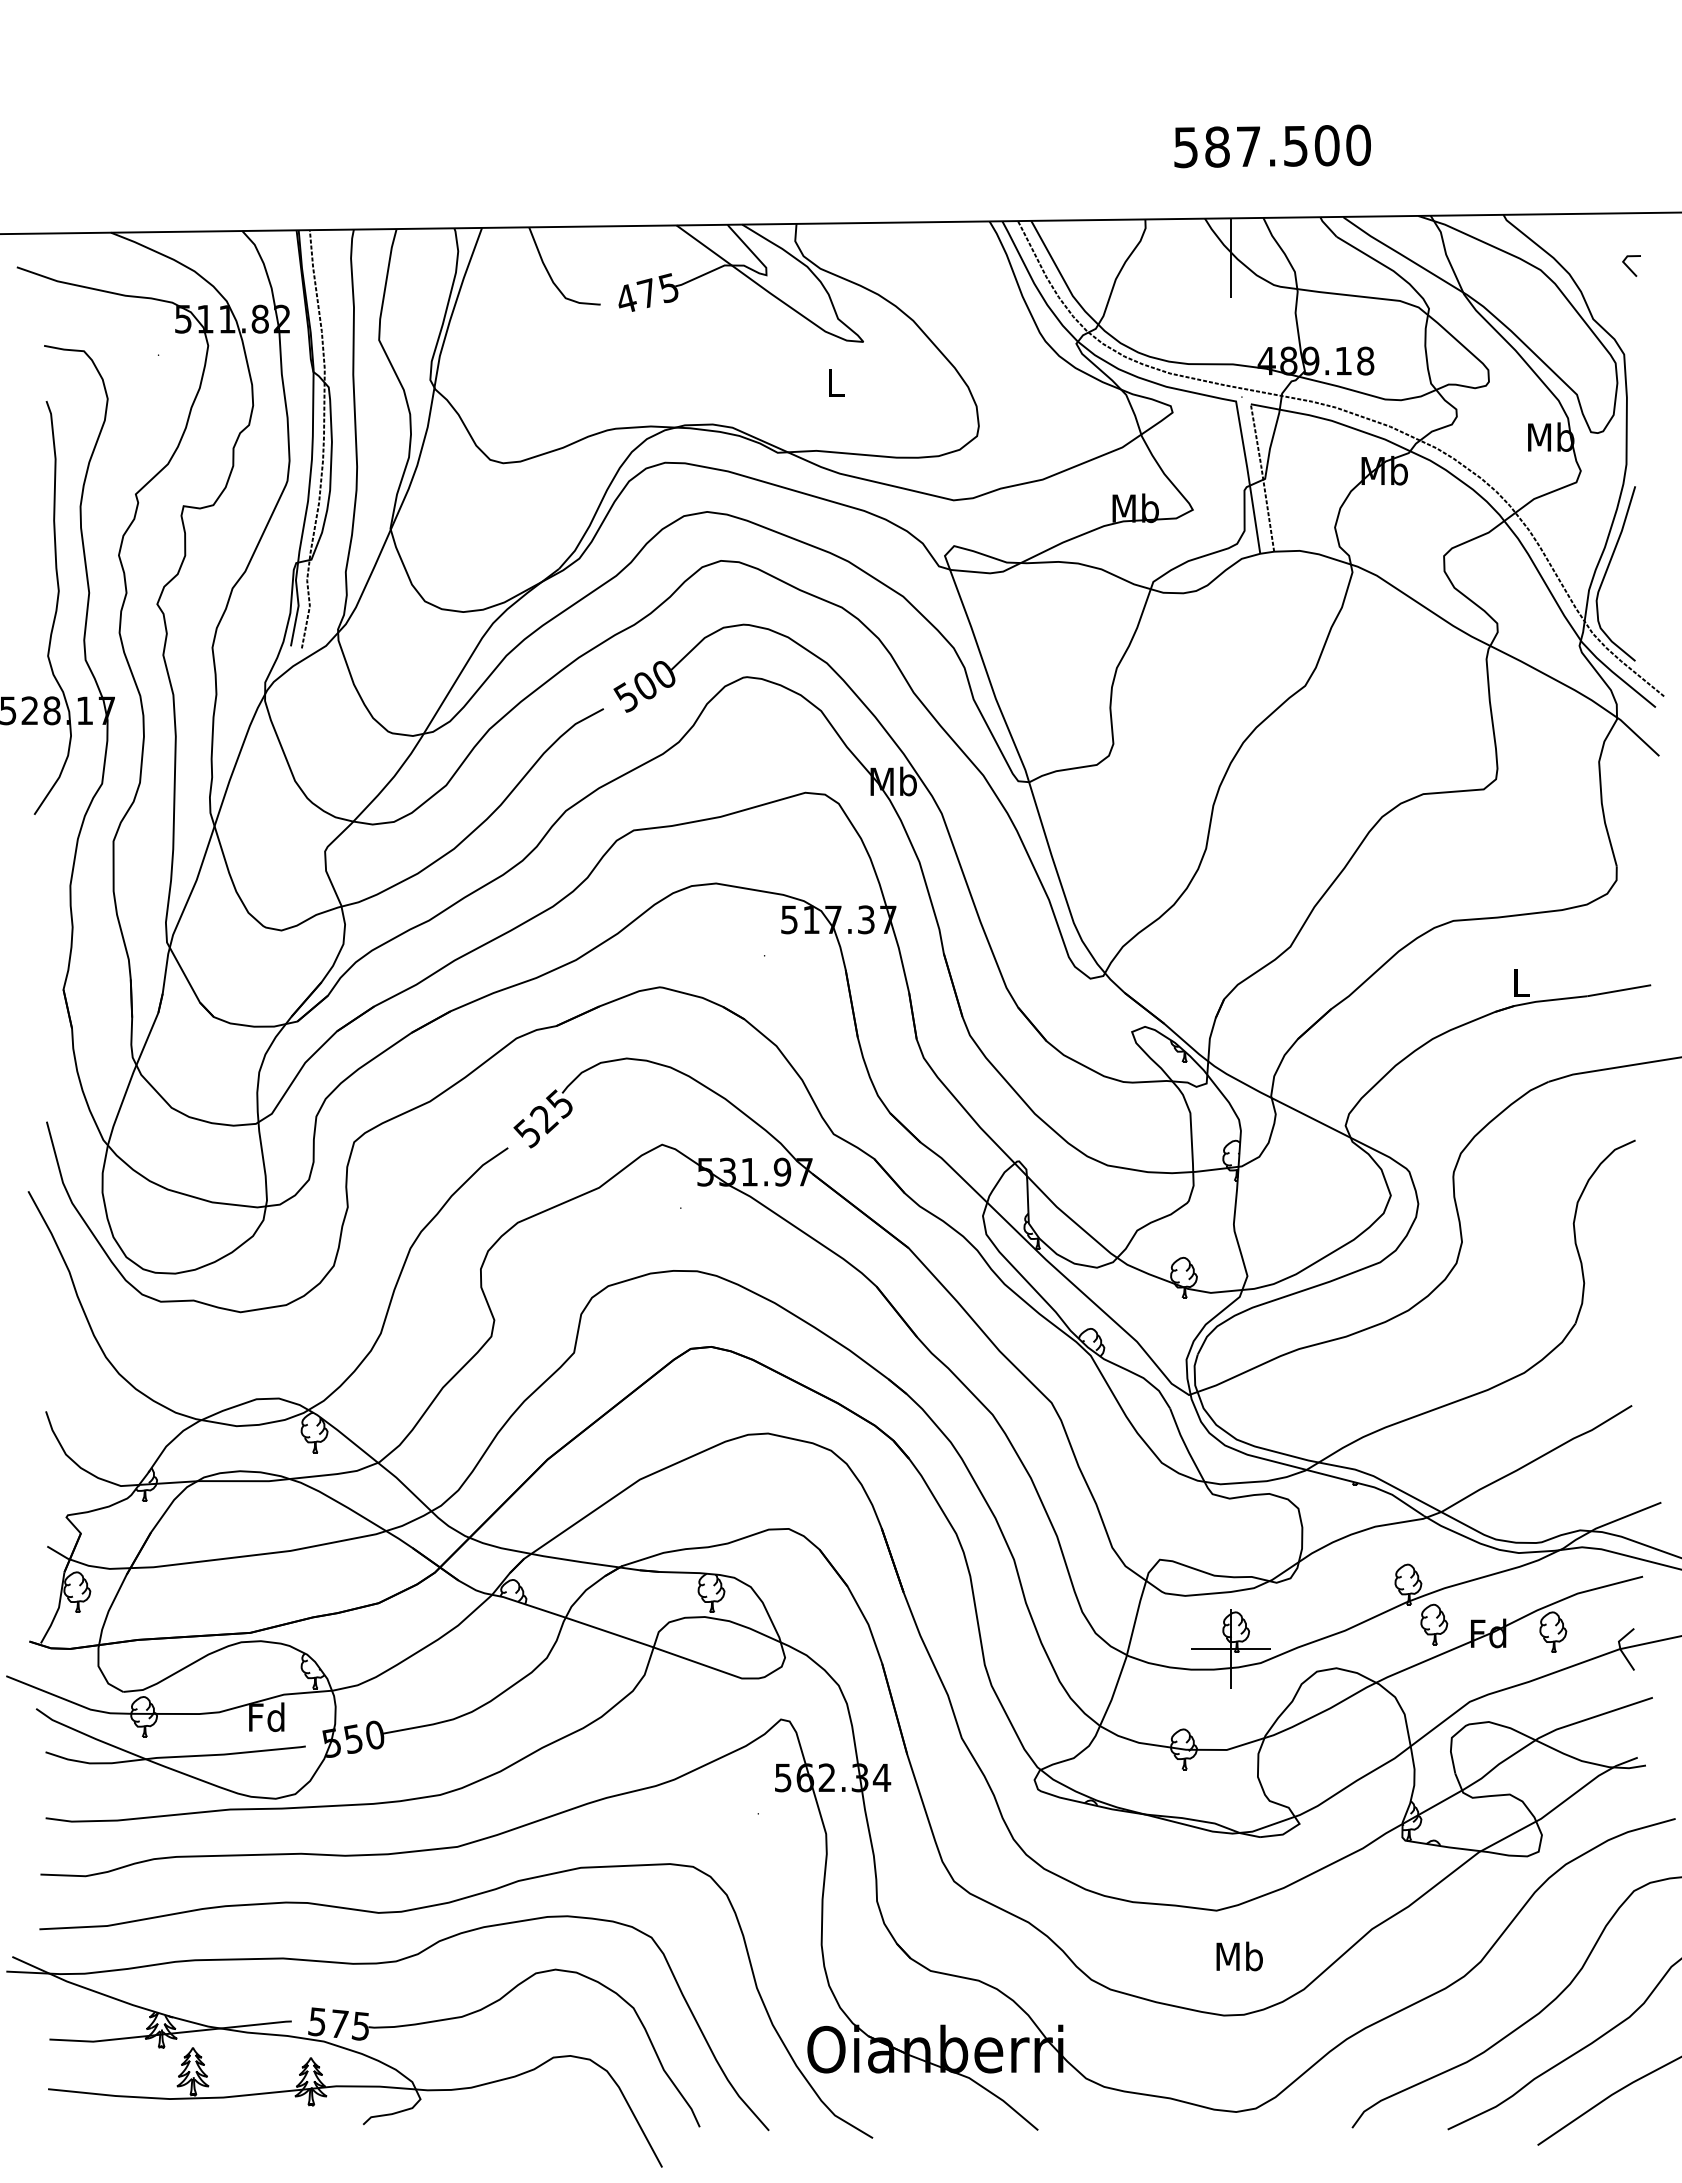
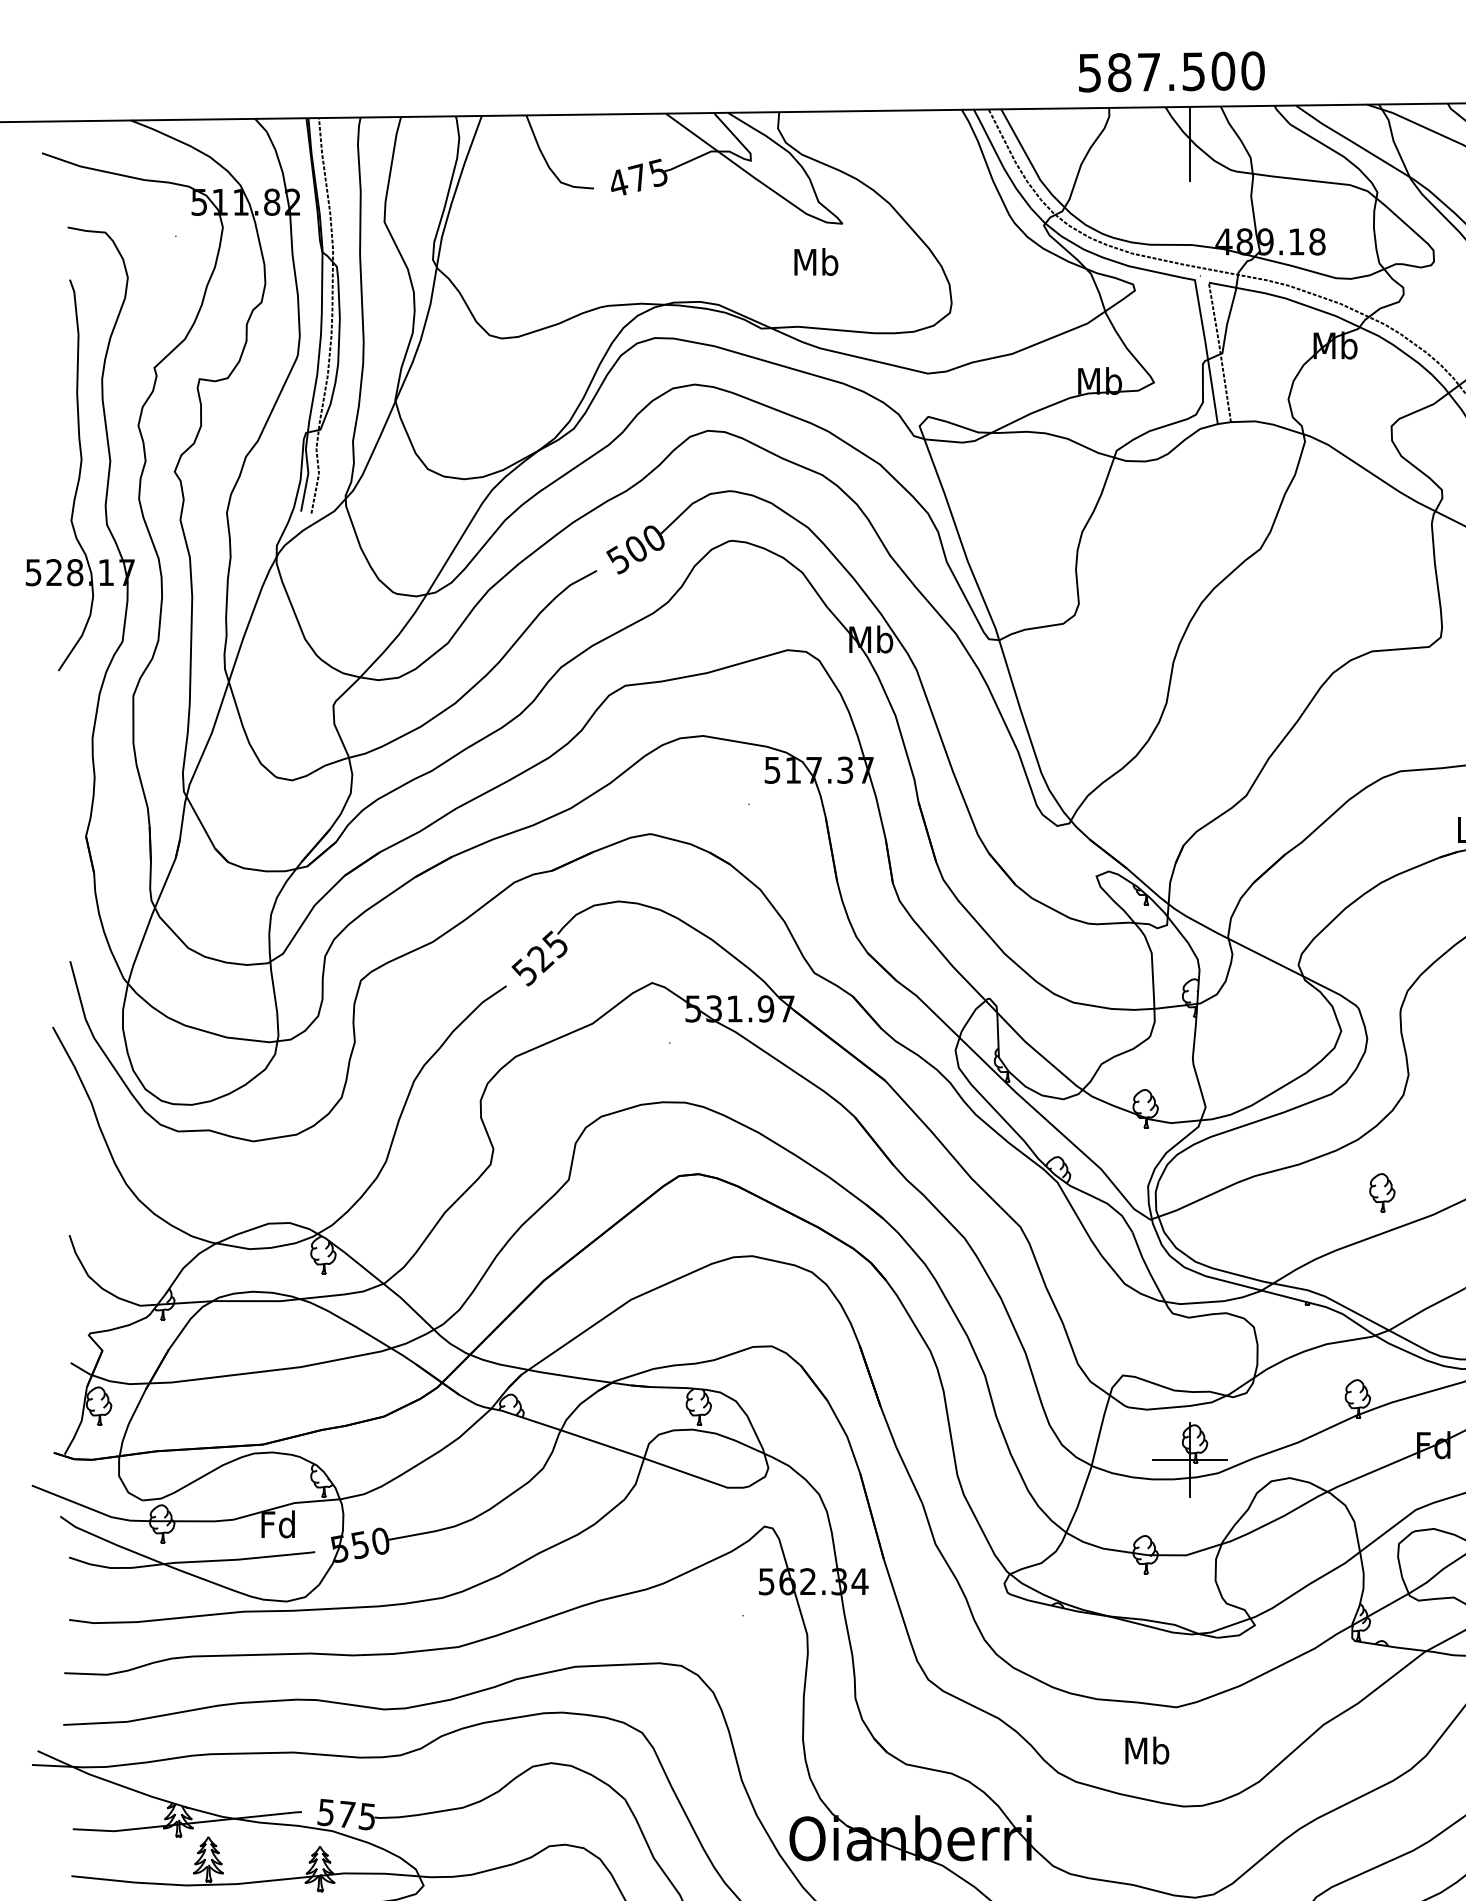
text: (1272, 146) -> (1171, 72), moved
text: (835, 382) -> (816, 262), L -> Mb
part: (1434, 1624) -> (1382, 1192), moved
text: (1239, 1956) -> (1147, 1750), moved

